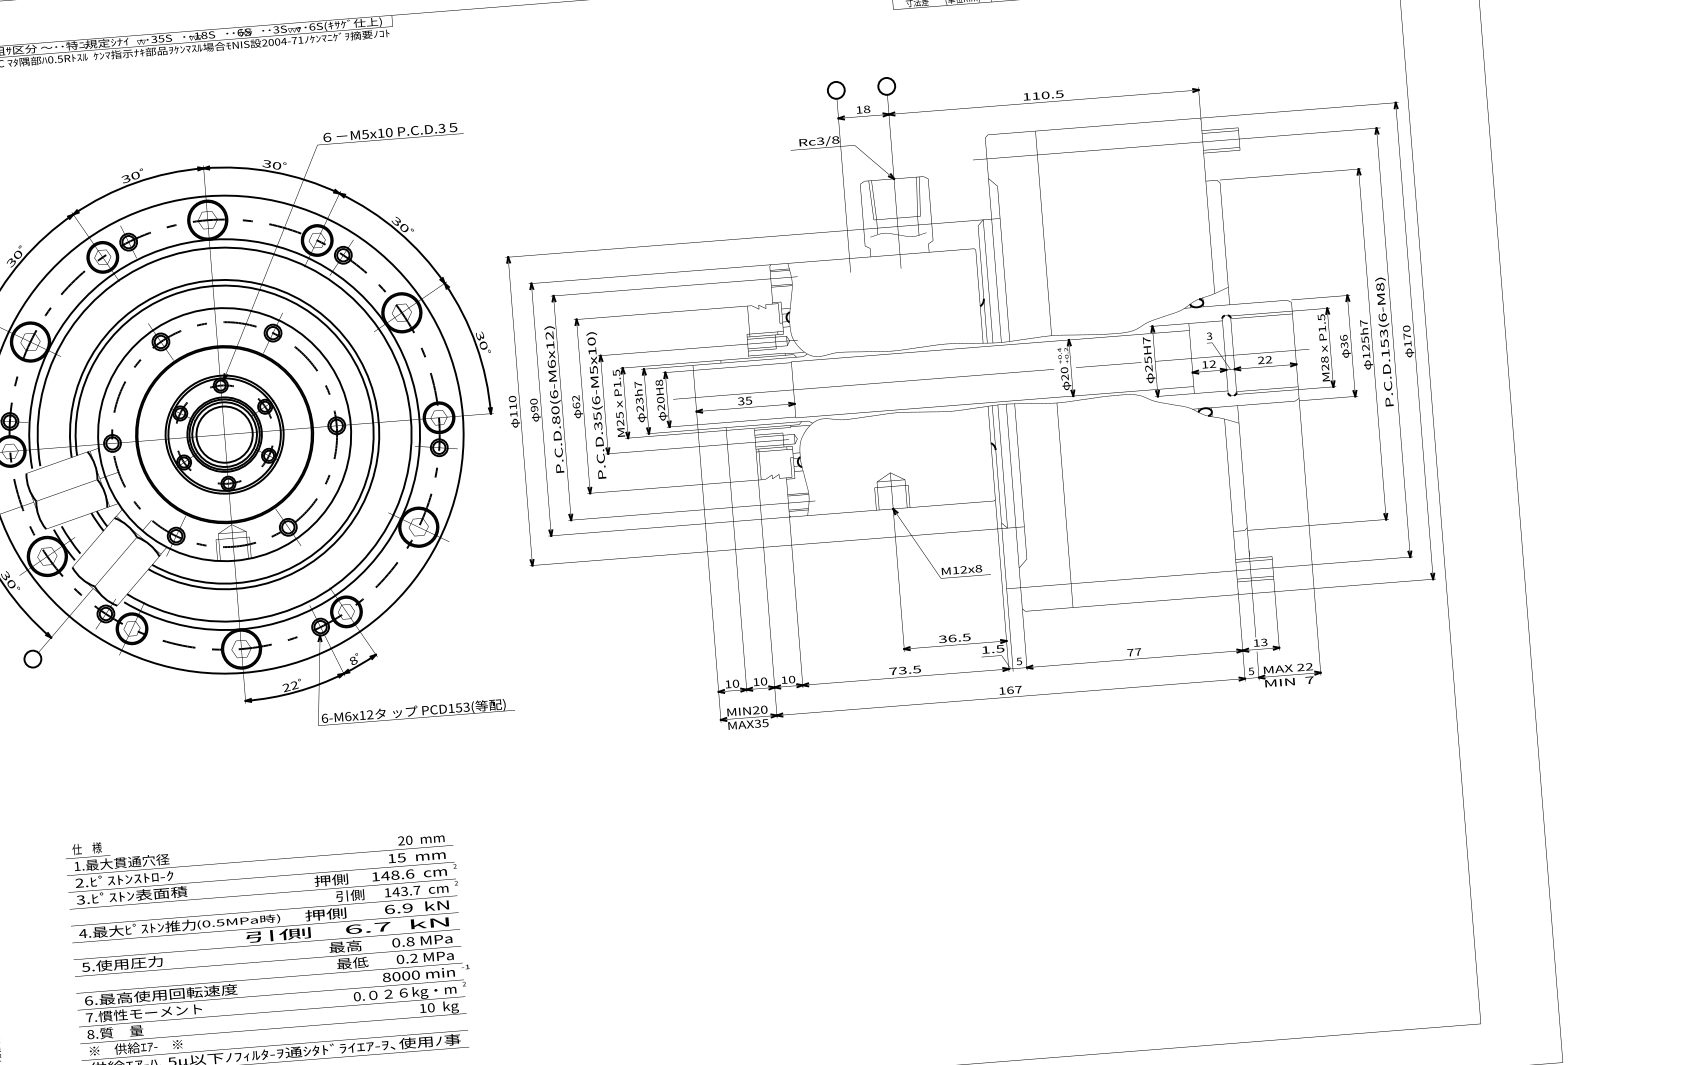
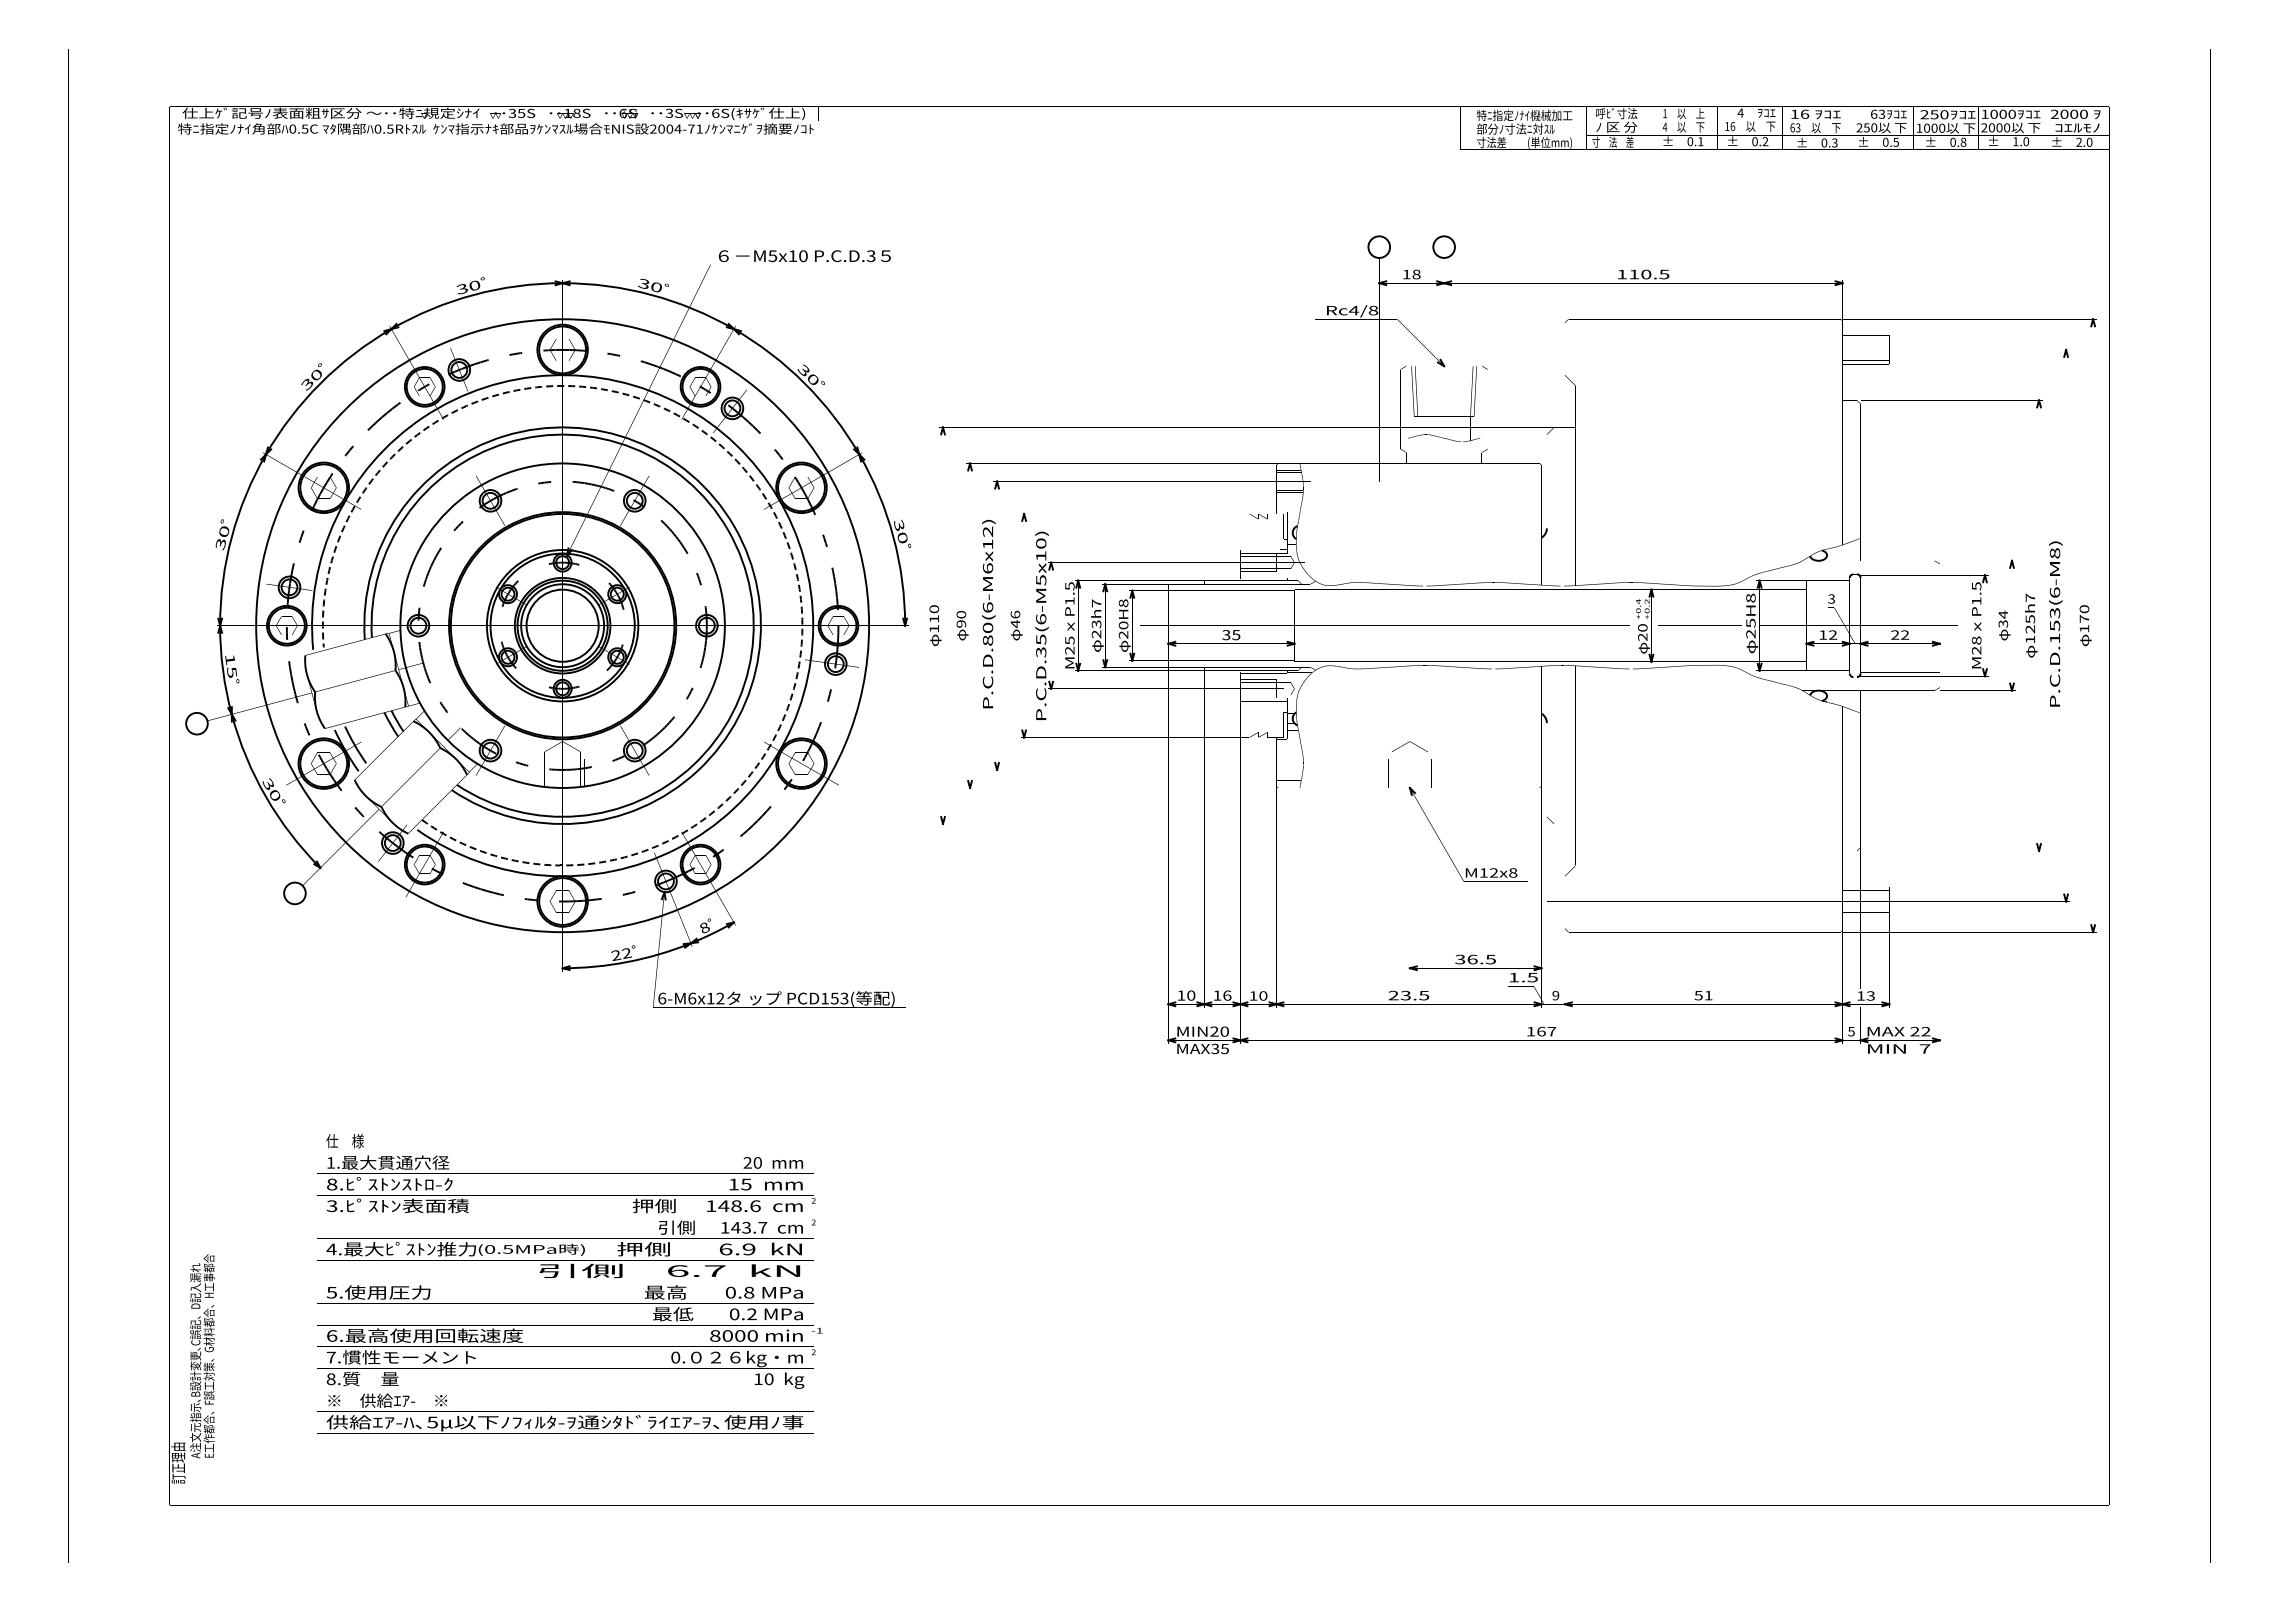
text: (820, 141) -> (1353, 310), Rc3/8 -> Rc4/8
arc: (379, 329) -> (771, 507), solid -> dashed
text: (1344, 337) -> (2003, 614), 36 -> 34
text: (1146, 340) -> (1750, 597), 25H7 -> 25H8
text: (576, 402) -> (1015, 619), 62 -> 46
text: (1134, 652) -> (1703, 995), 77 -> 51
text: (1019, 661) -> (1555, 995), 5 -> 9
text: (893, 671) -> (1393, 995), 73.5 -> 23.5
text: (764, 681) -> (1227, 995), 10 -> 16
text: (79, 883) -> (332, 1184), 2. -> 8.

